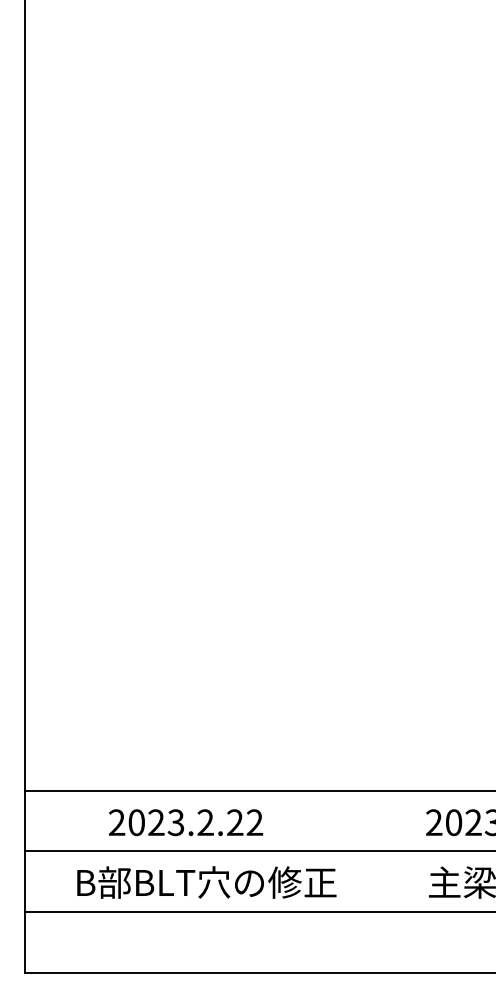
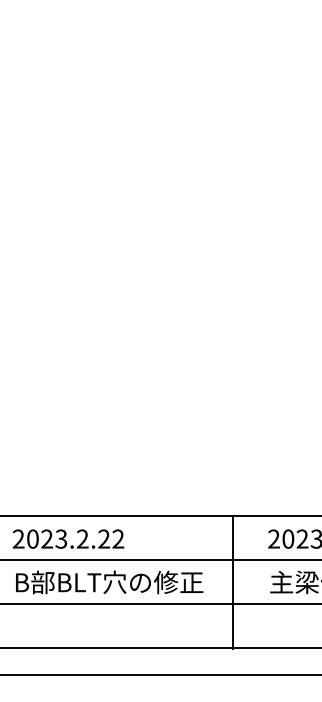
text: (186, 822) -> (68, 539), moved
line: (377, 884) -> (233, 583), added

